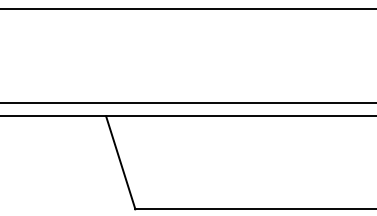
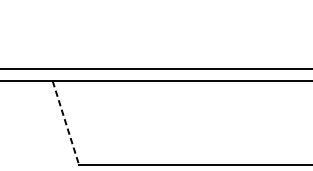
line: (120, 162) -> (65, 123), solid -> dashed

